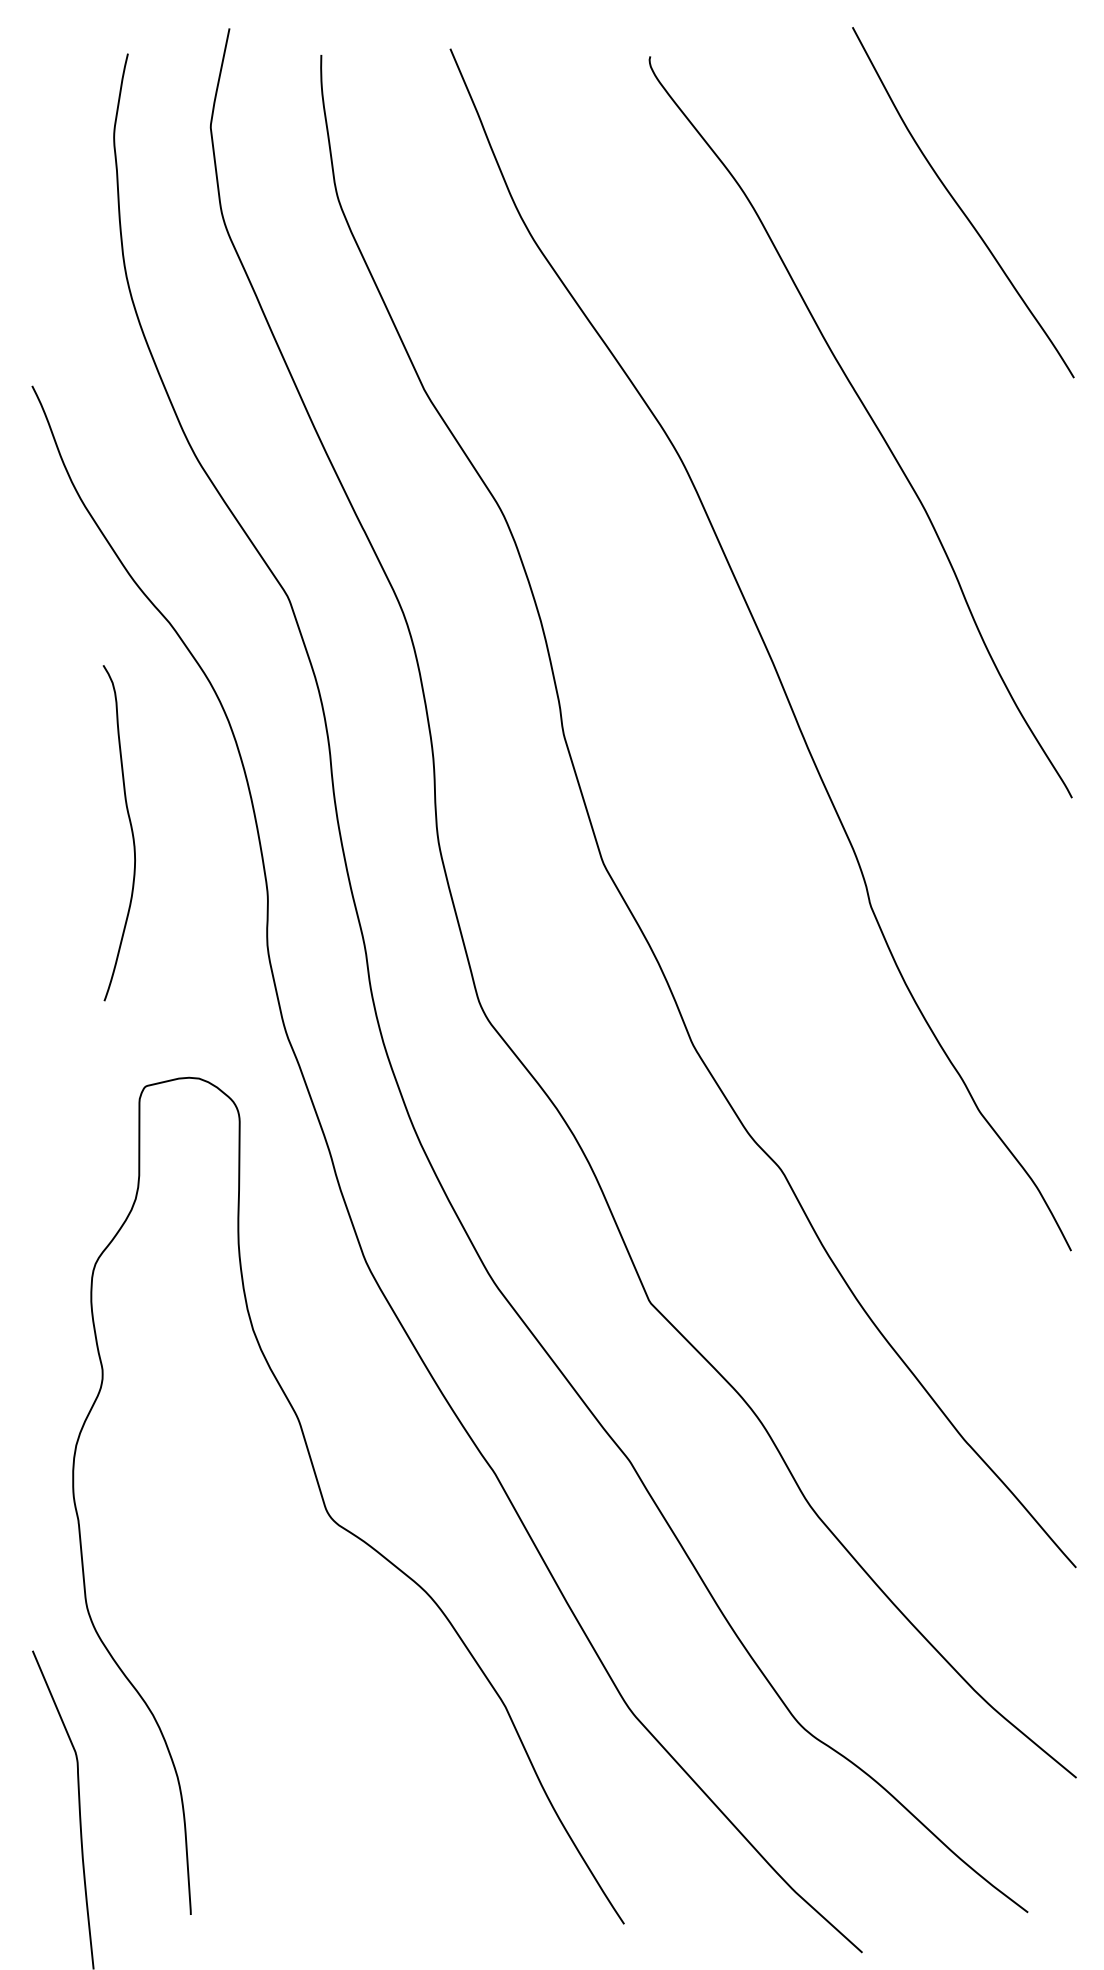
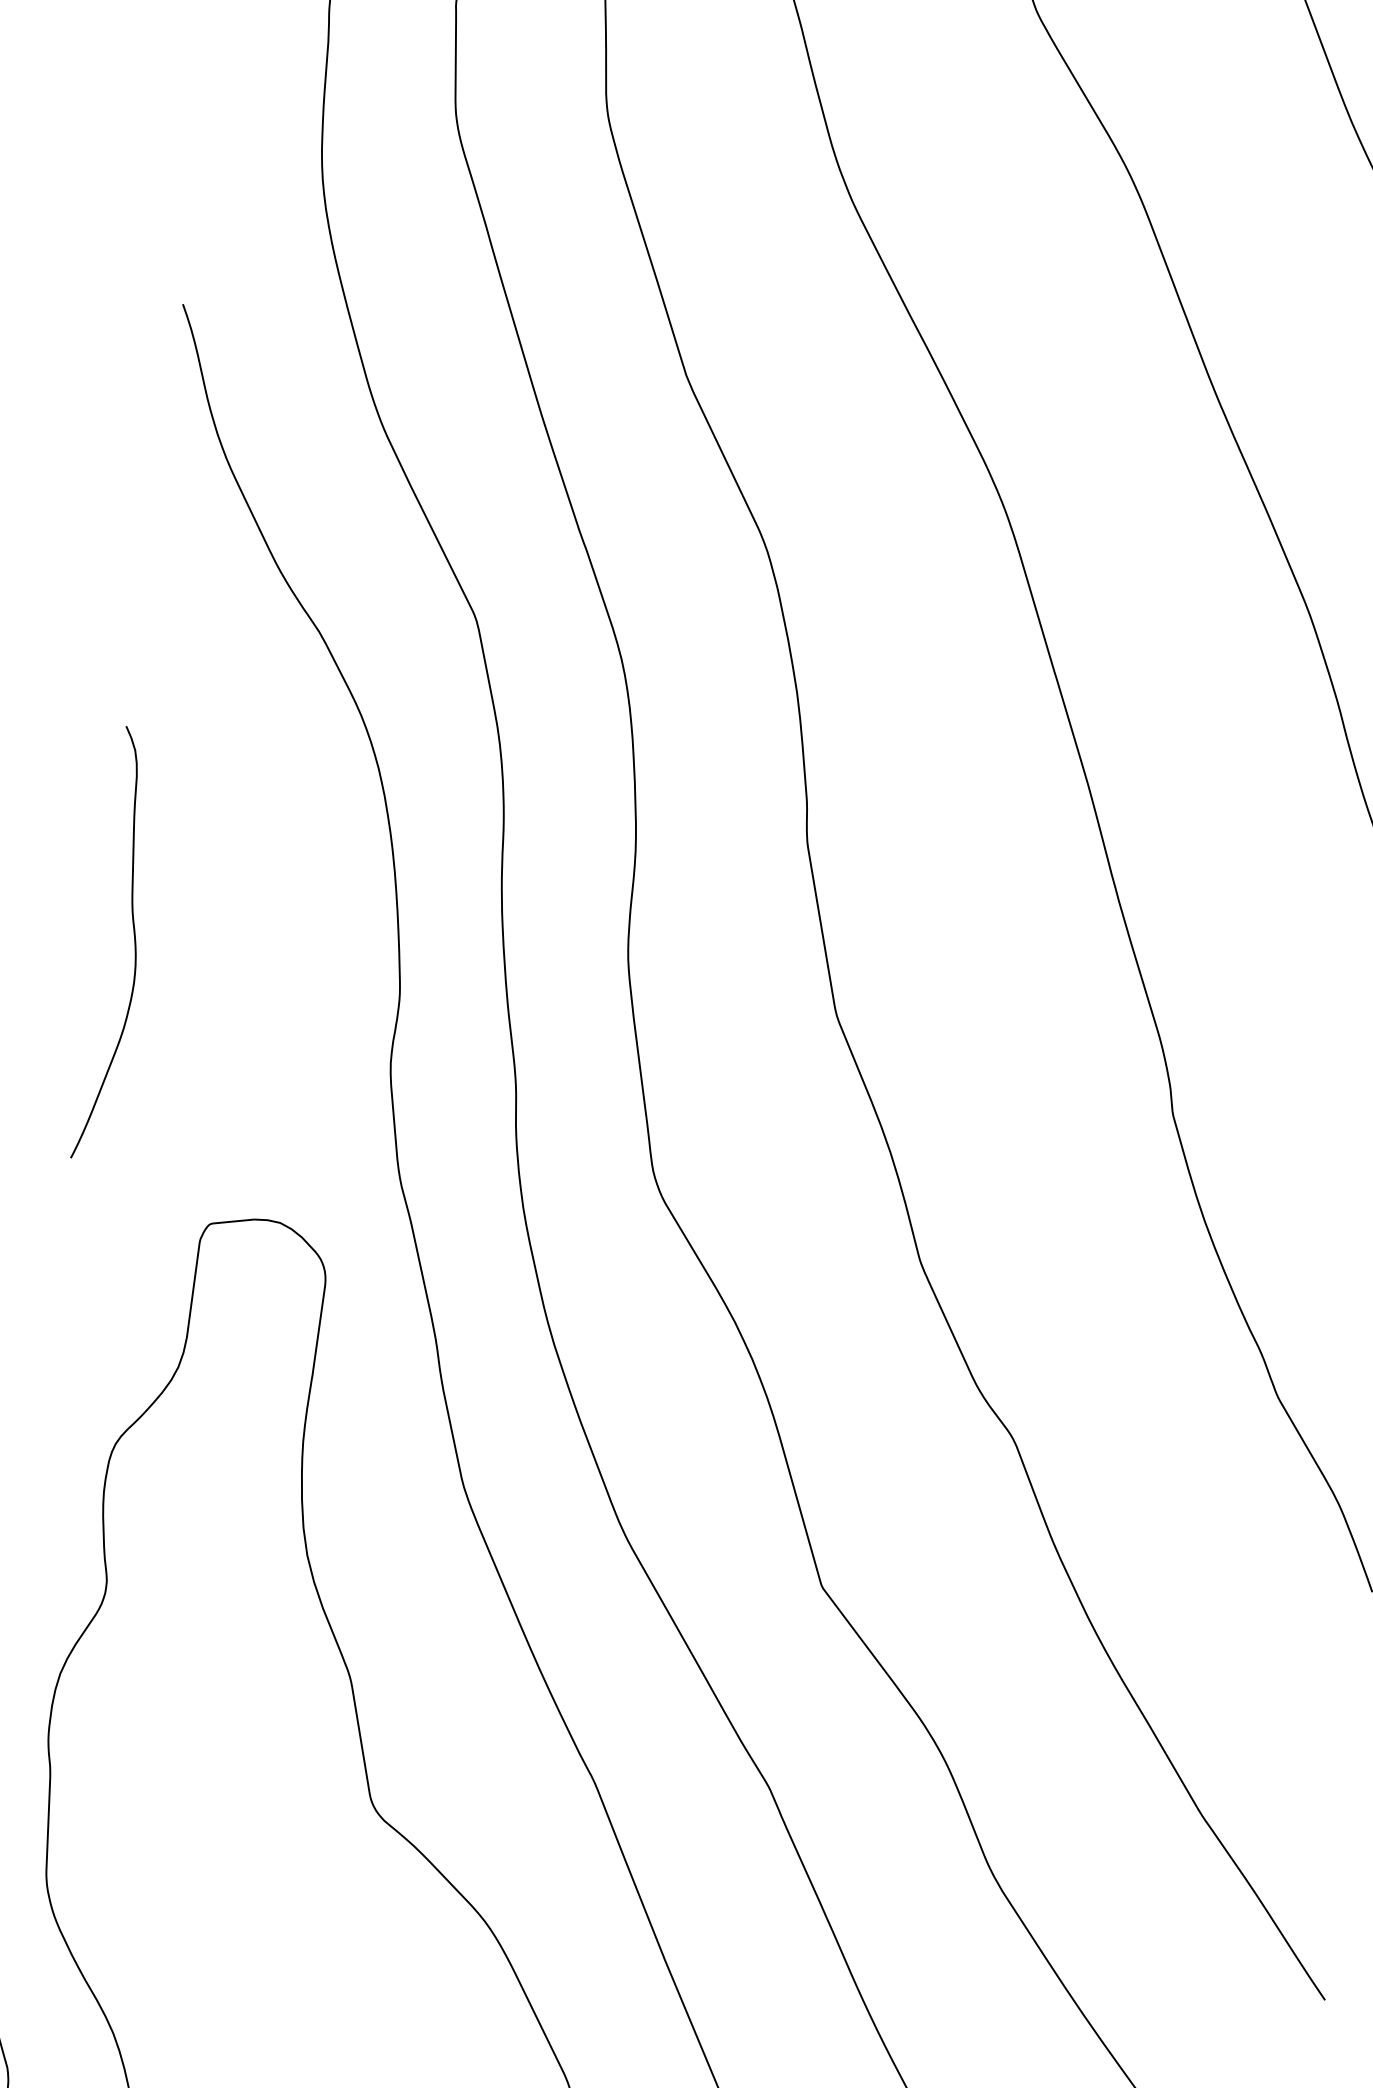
curve: (130, 828) -> (133, 940), moved

